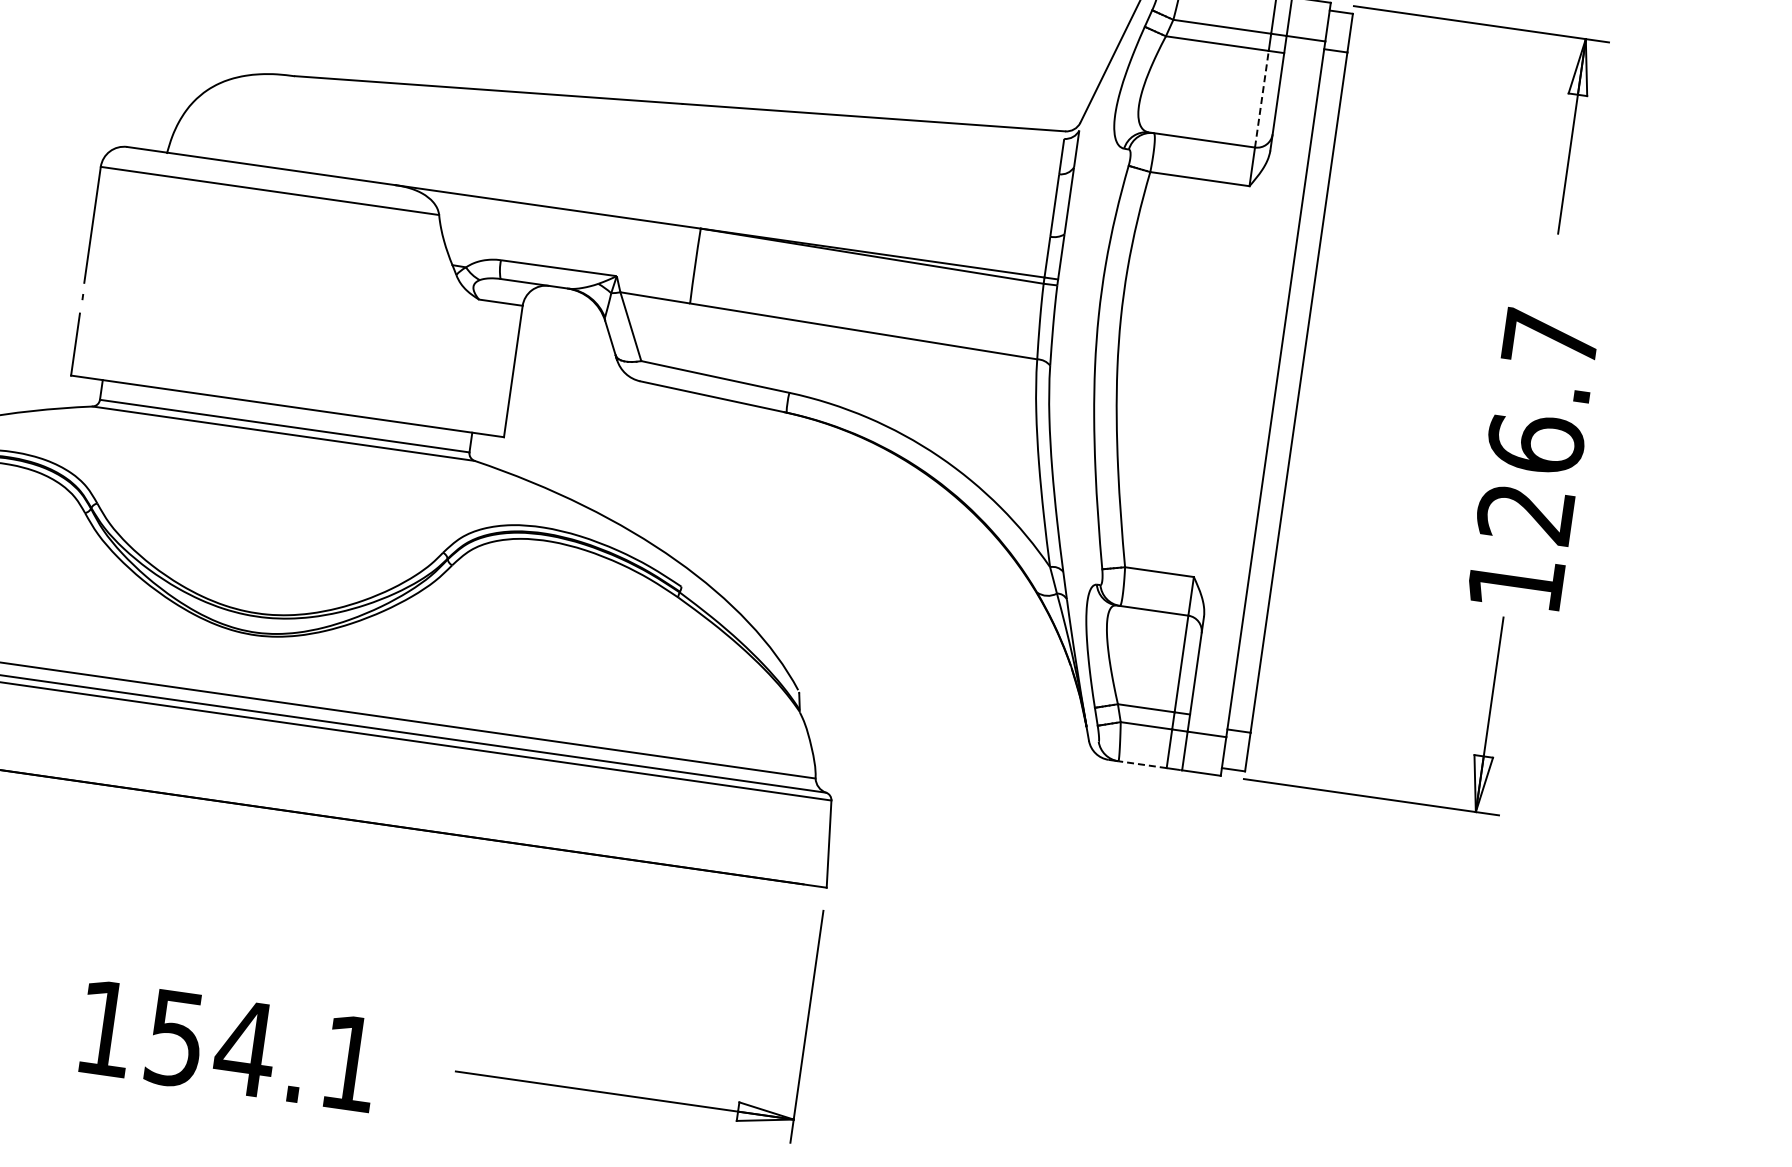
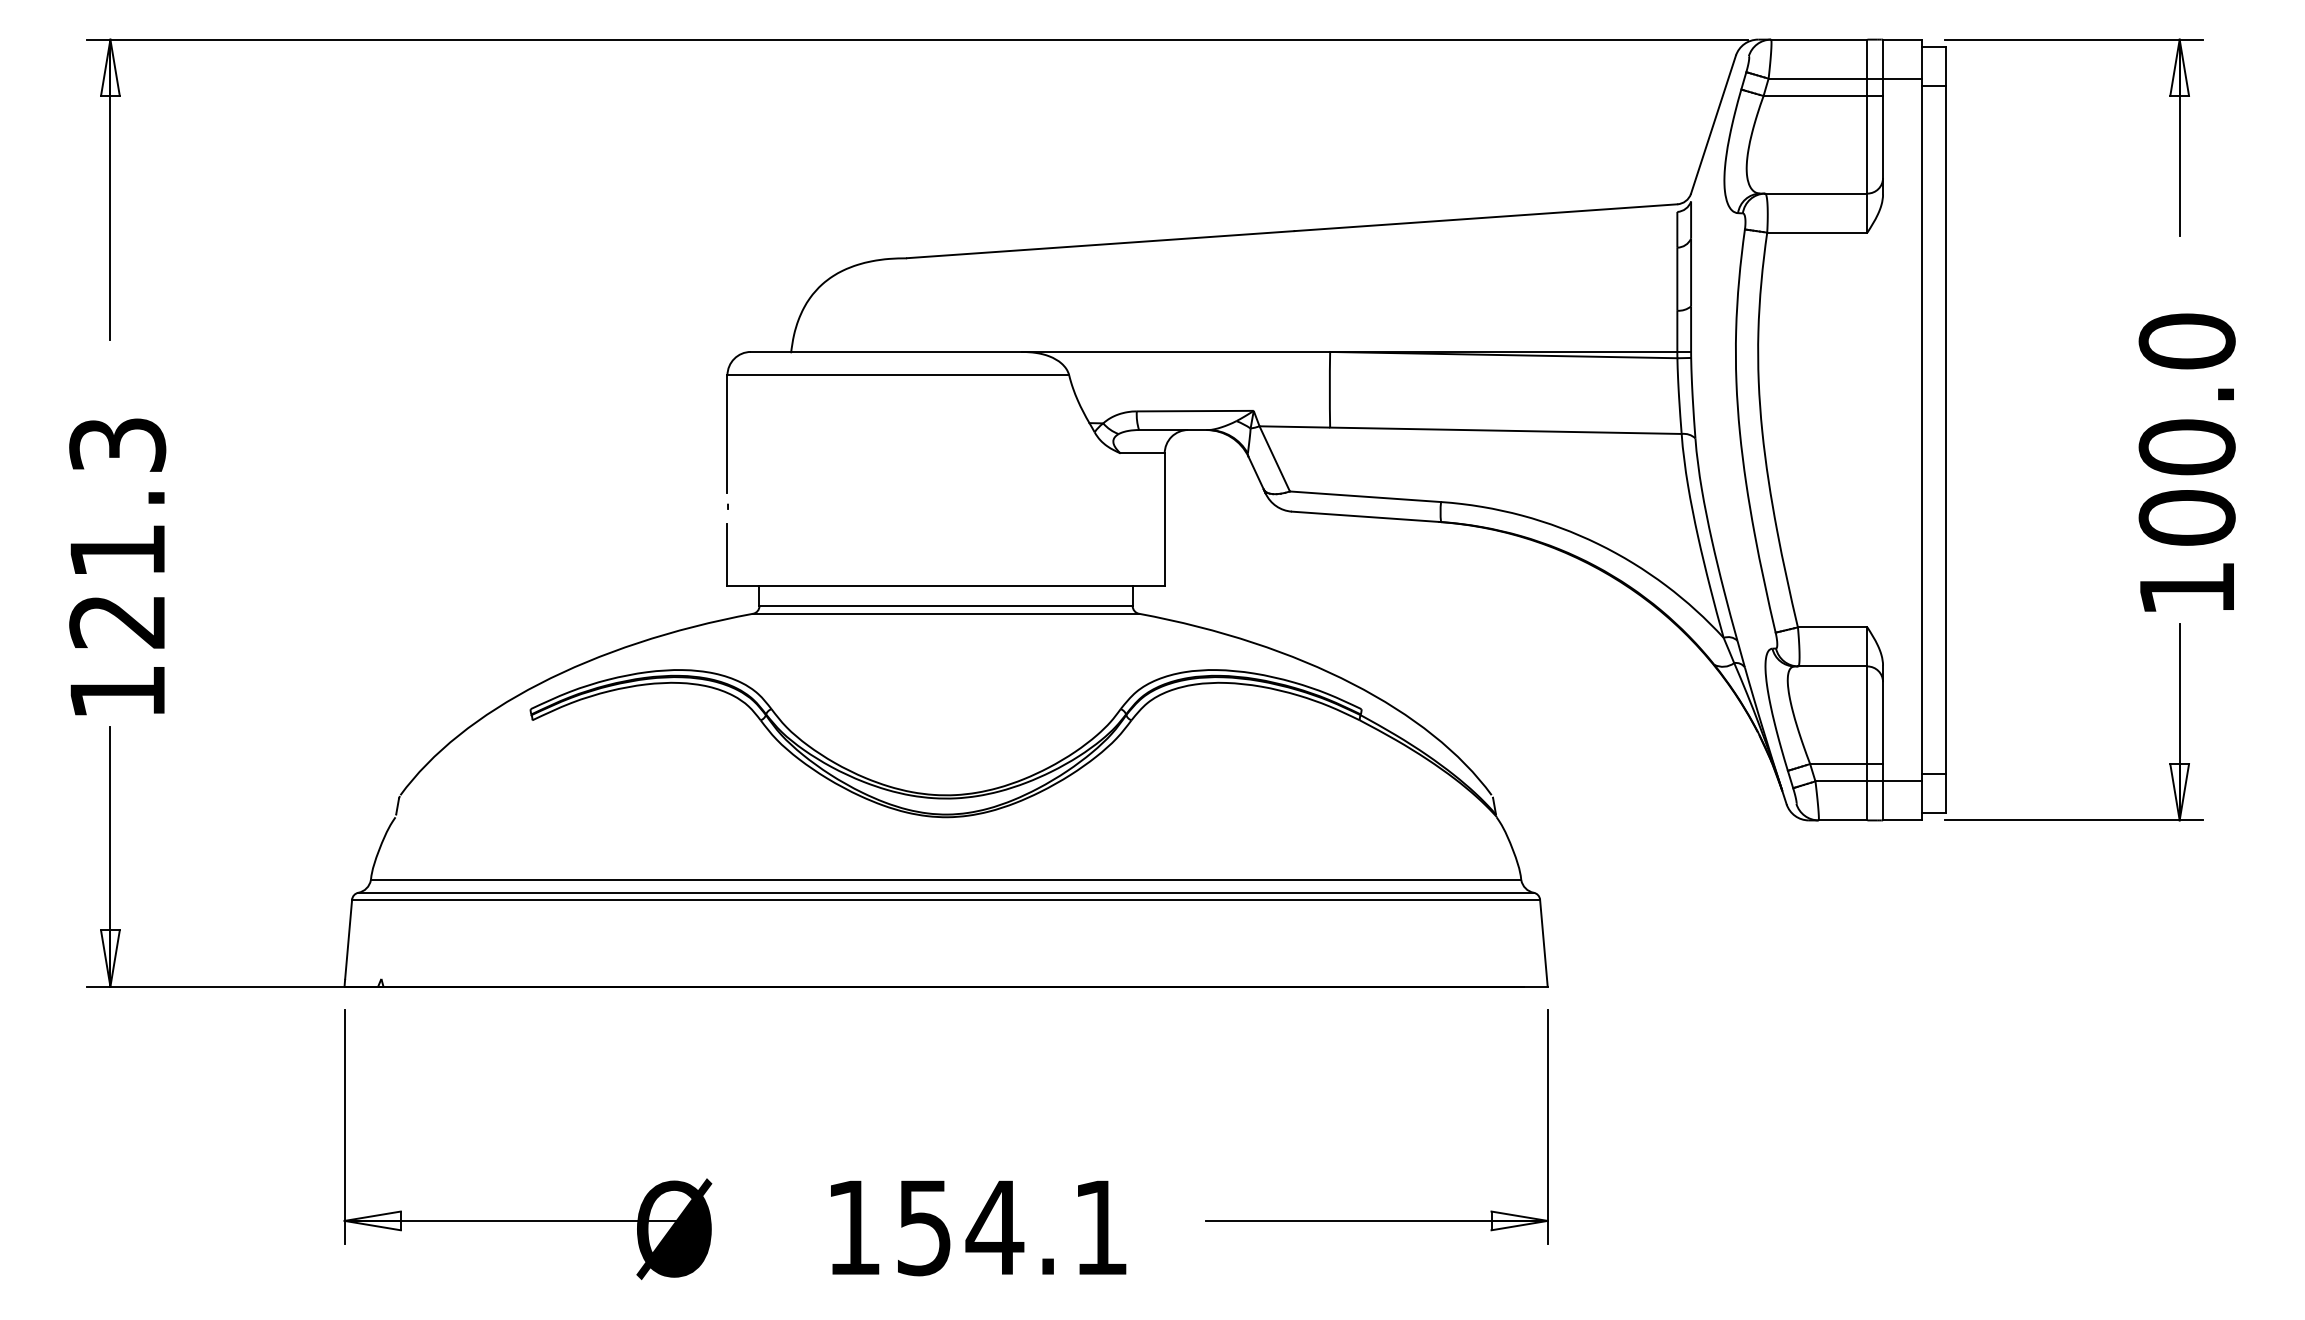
line: (1261, 98) -> (1867, 144), dashed -> solid
text: (1537, 426) -> (2186, 429), 126.7 -> 100.0
line: (1141, 764) -> (1842, 820), dashed -> solid

